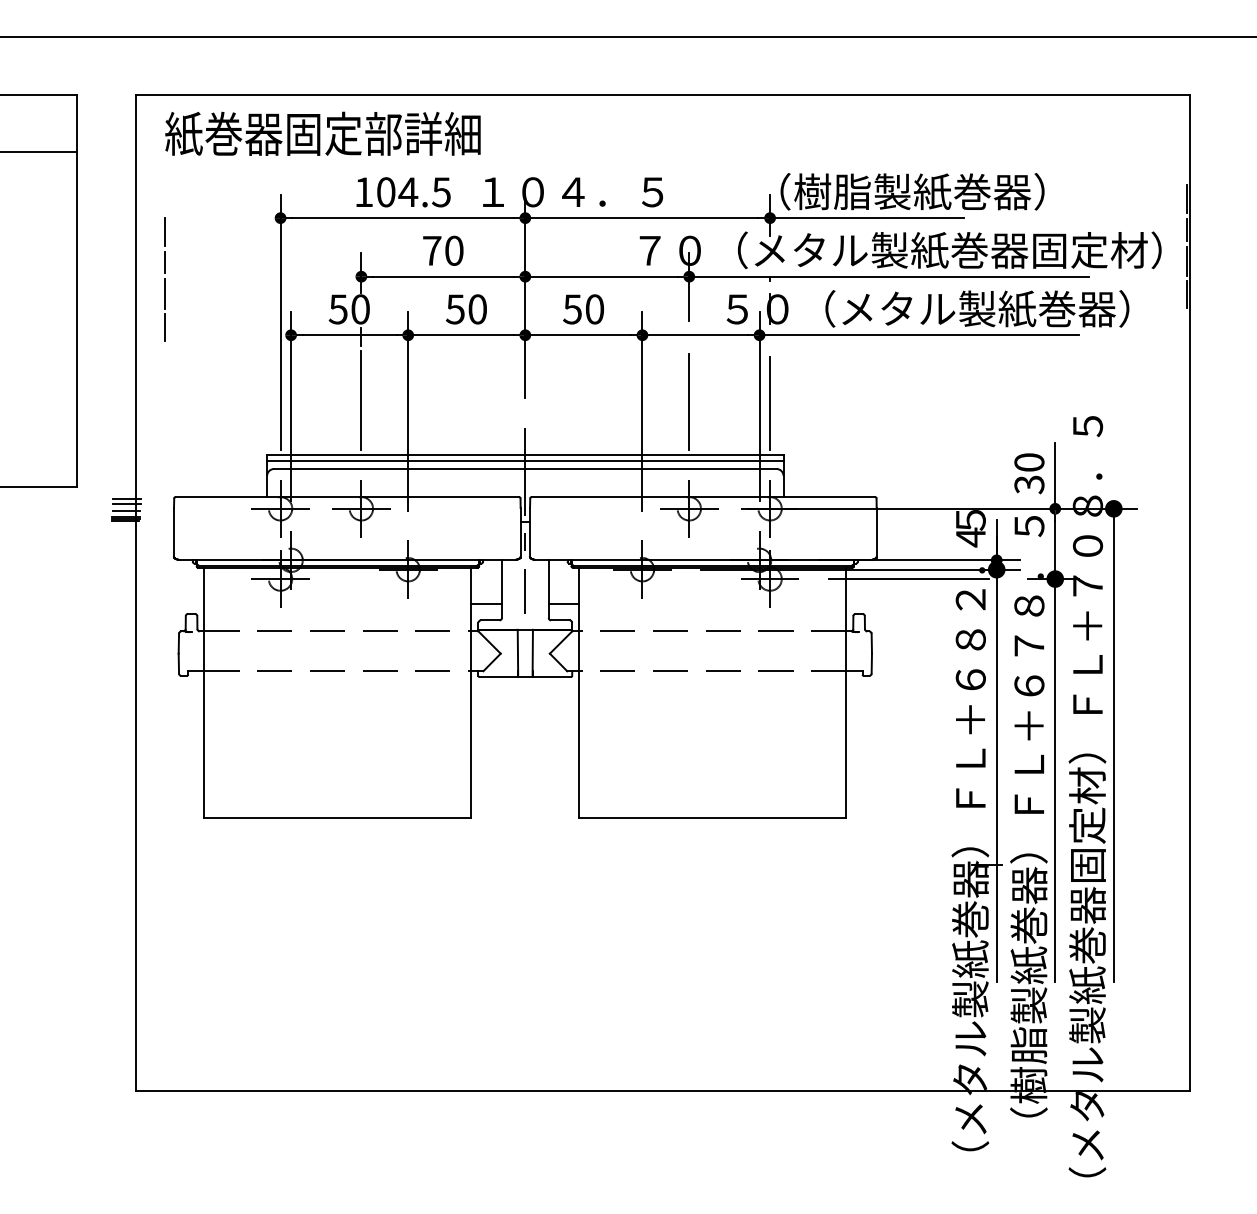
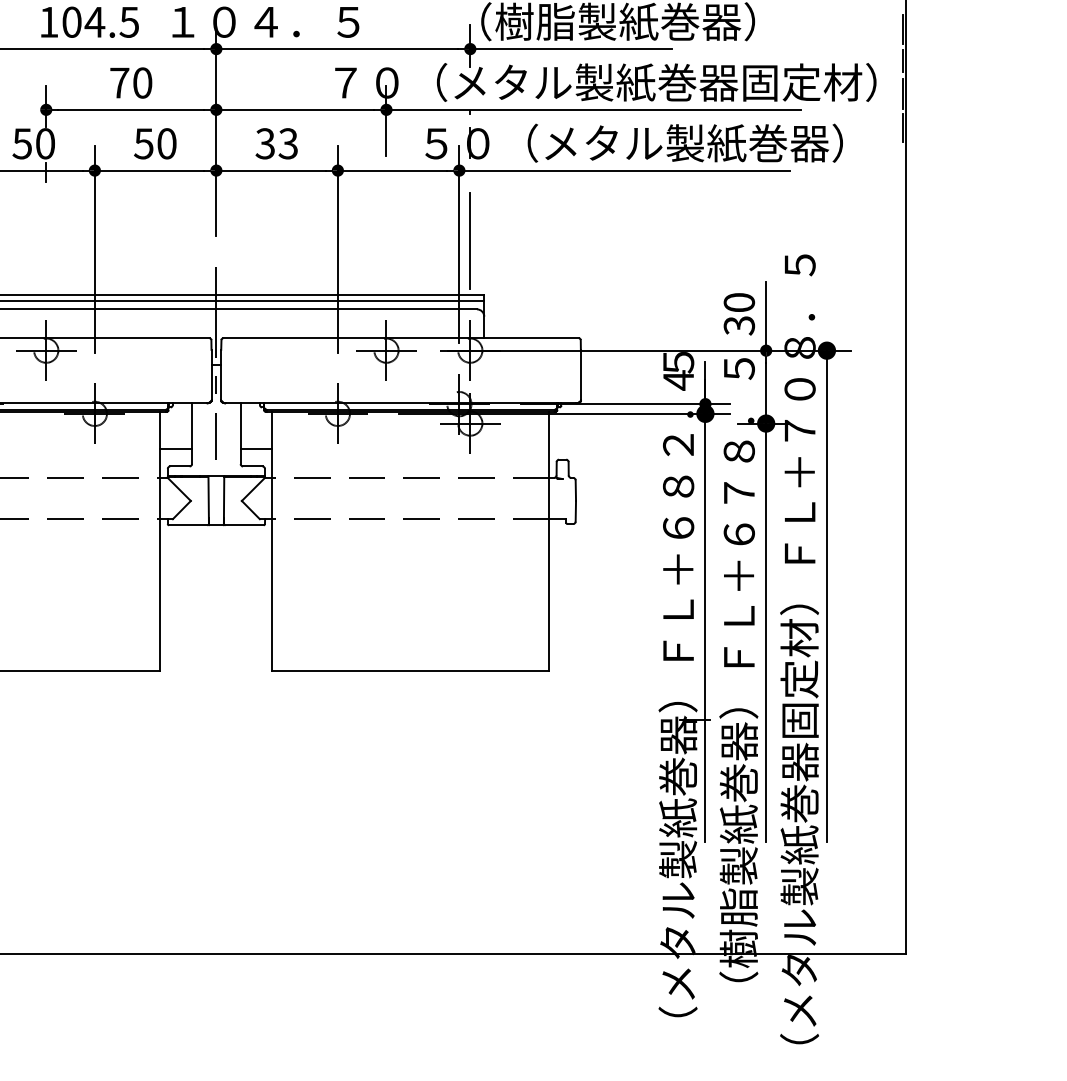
text: (583, 309) -> (276, 143), 50 -> 33
line: (361, 400) -> (46, 238), removed
line: (689, 401) -> (386, 239), removed
line: (908, 579) -> (613, 424), removed

